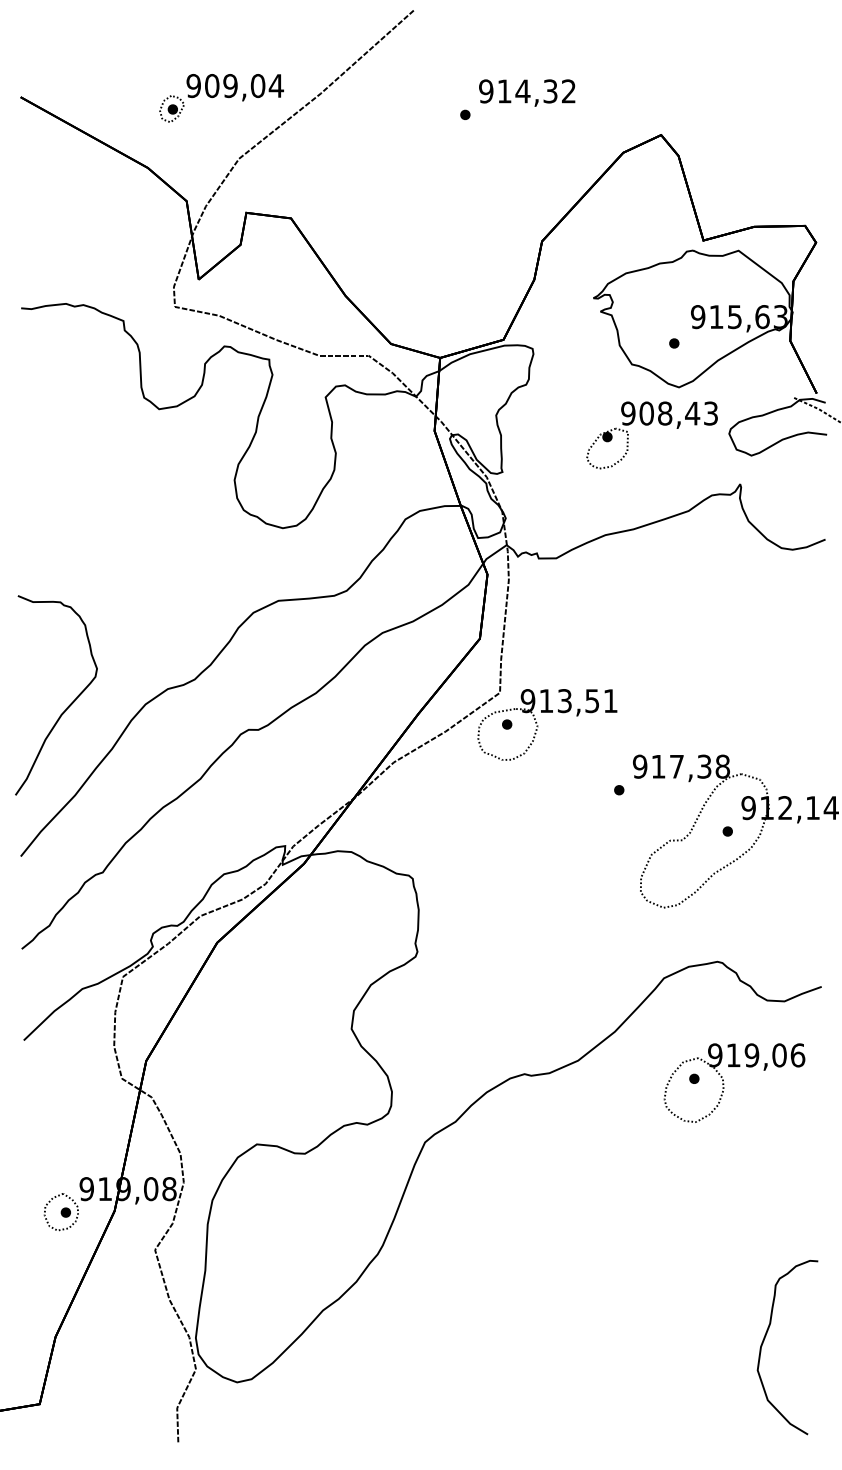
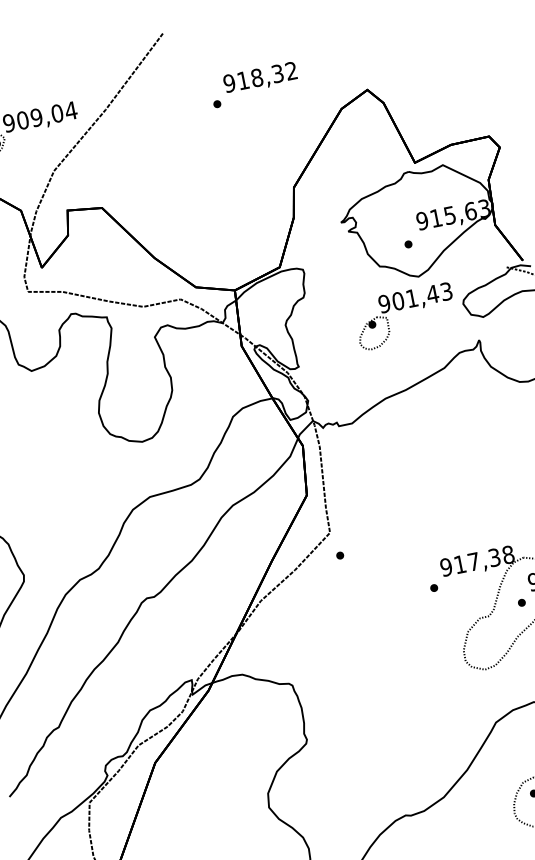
text: (522, 91) -> (256, 78), 914,32 -> 918,32
text: (665, 413) -> (412, 298), 908,43 -> 901,43
part: (538, 725) -> (363, 551), removed

